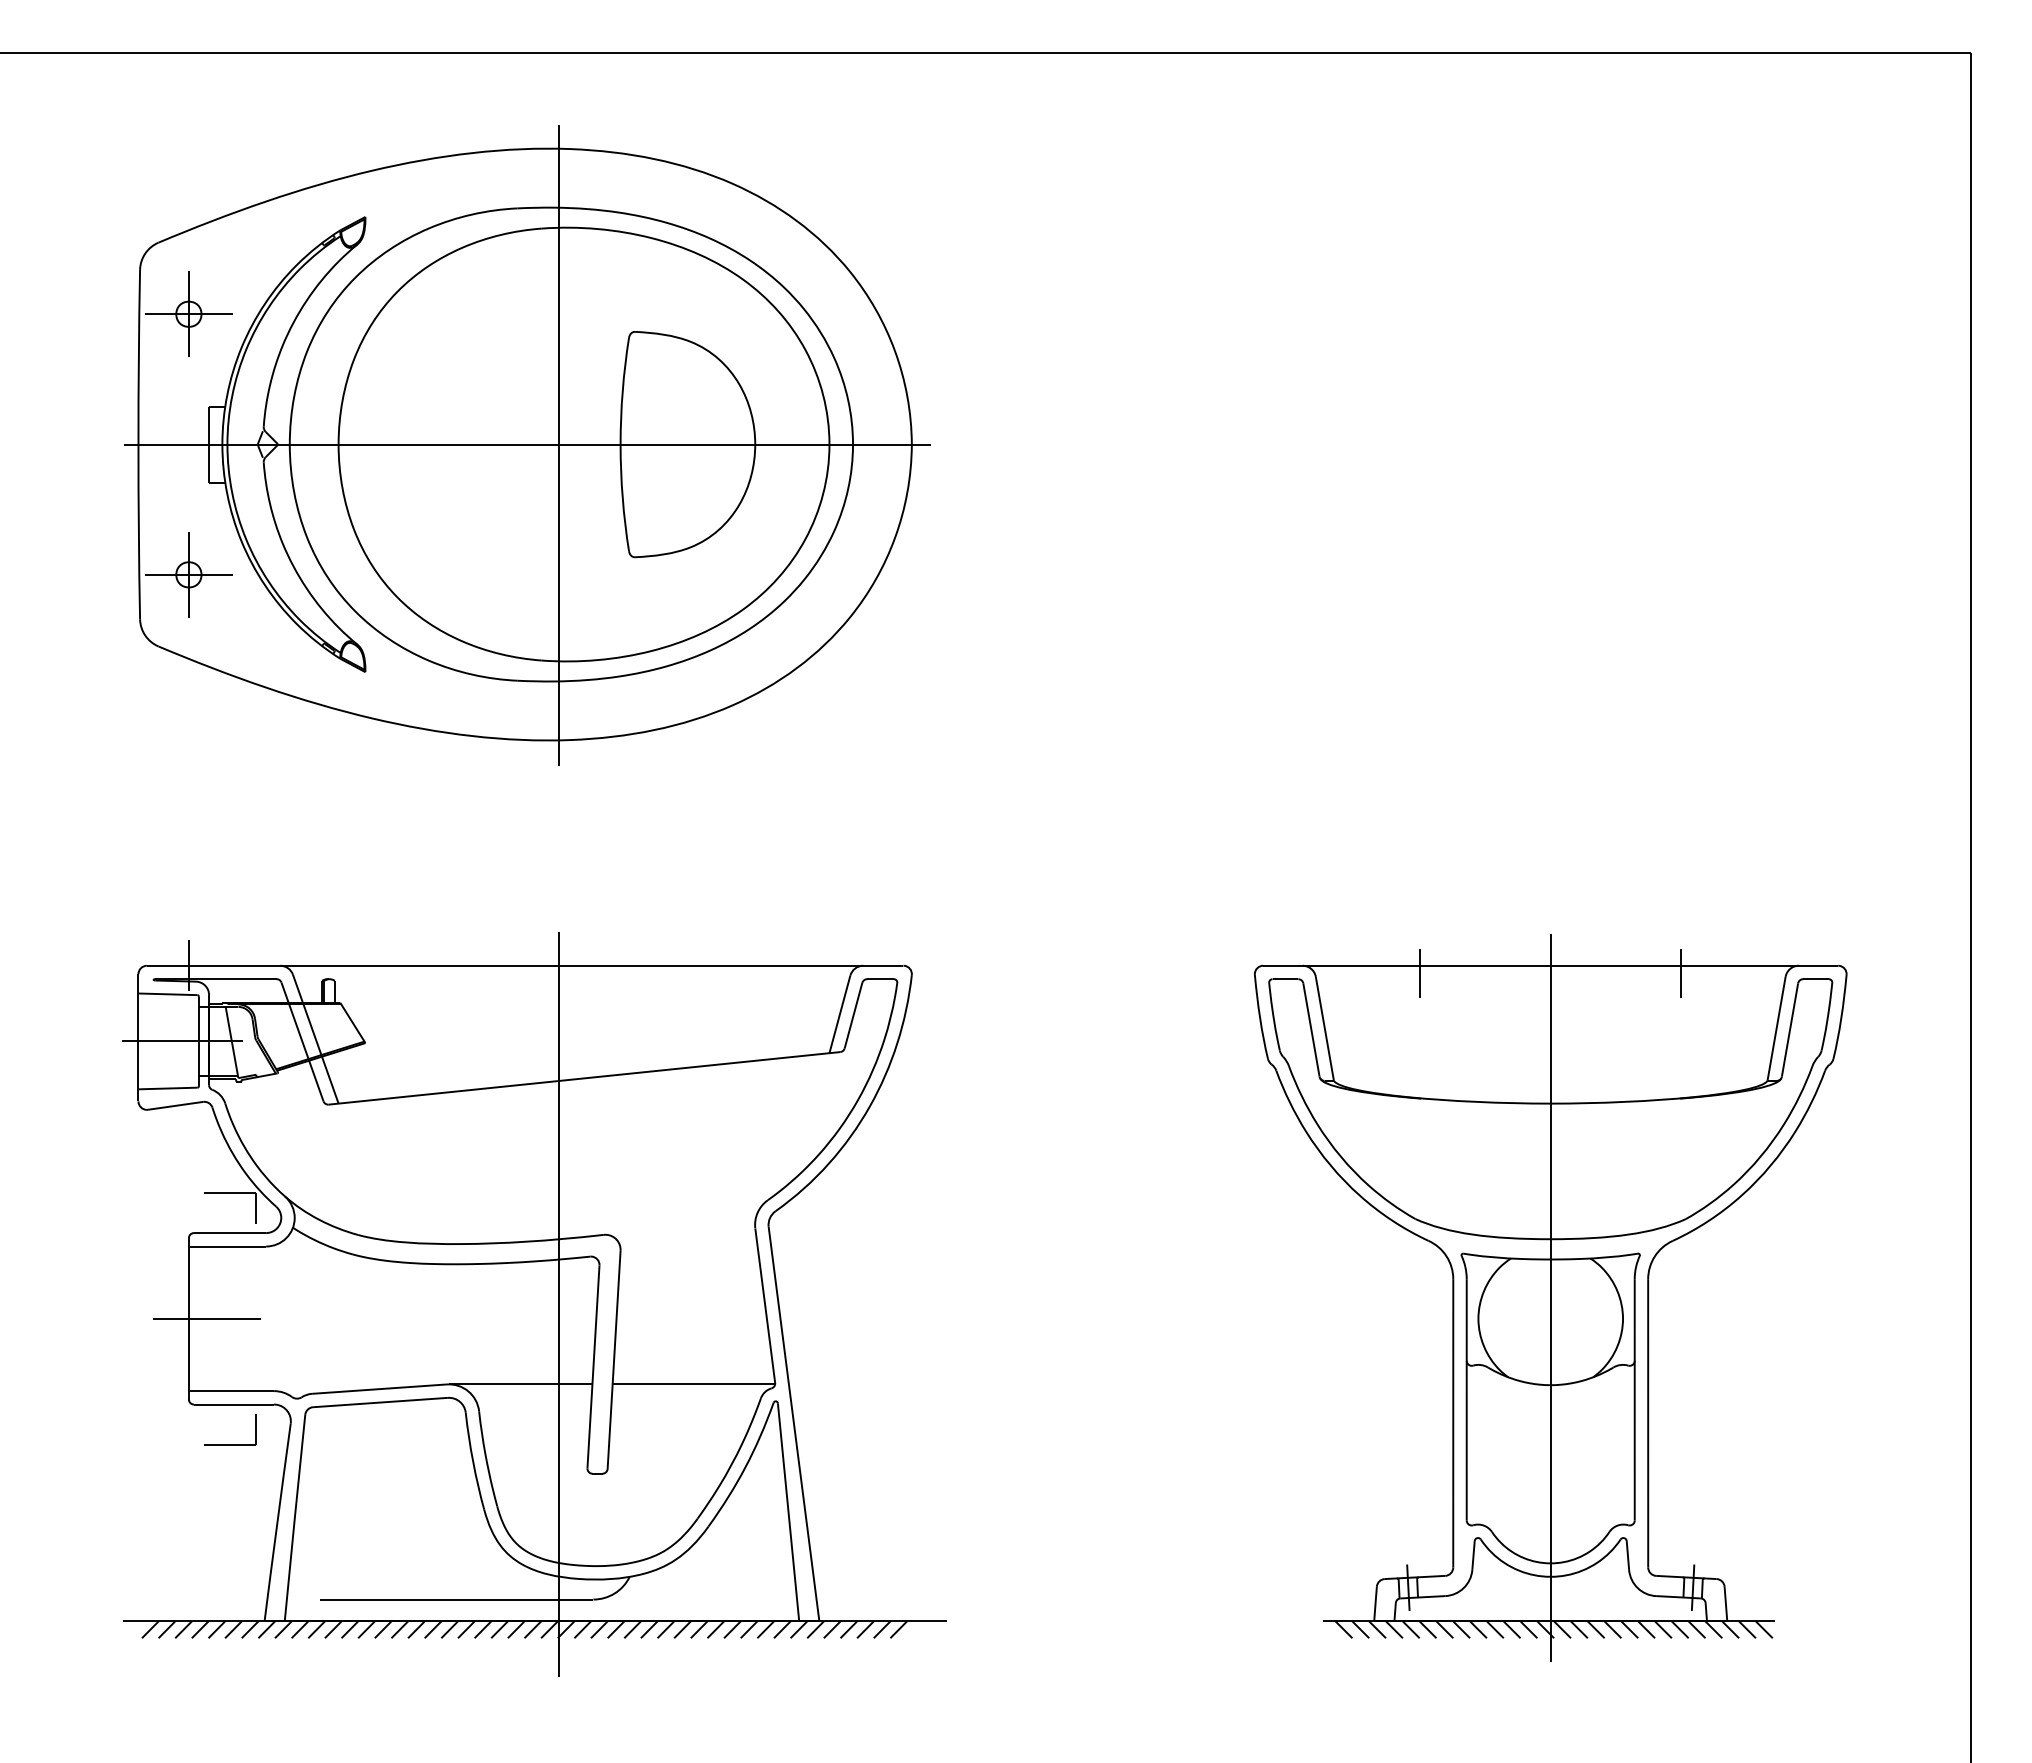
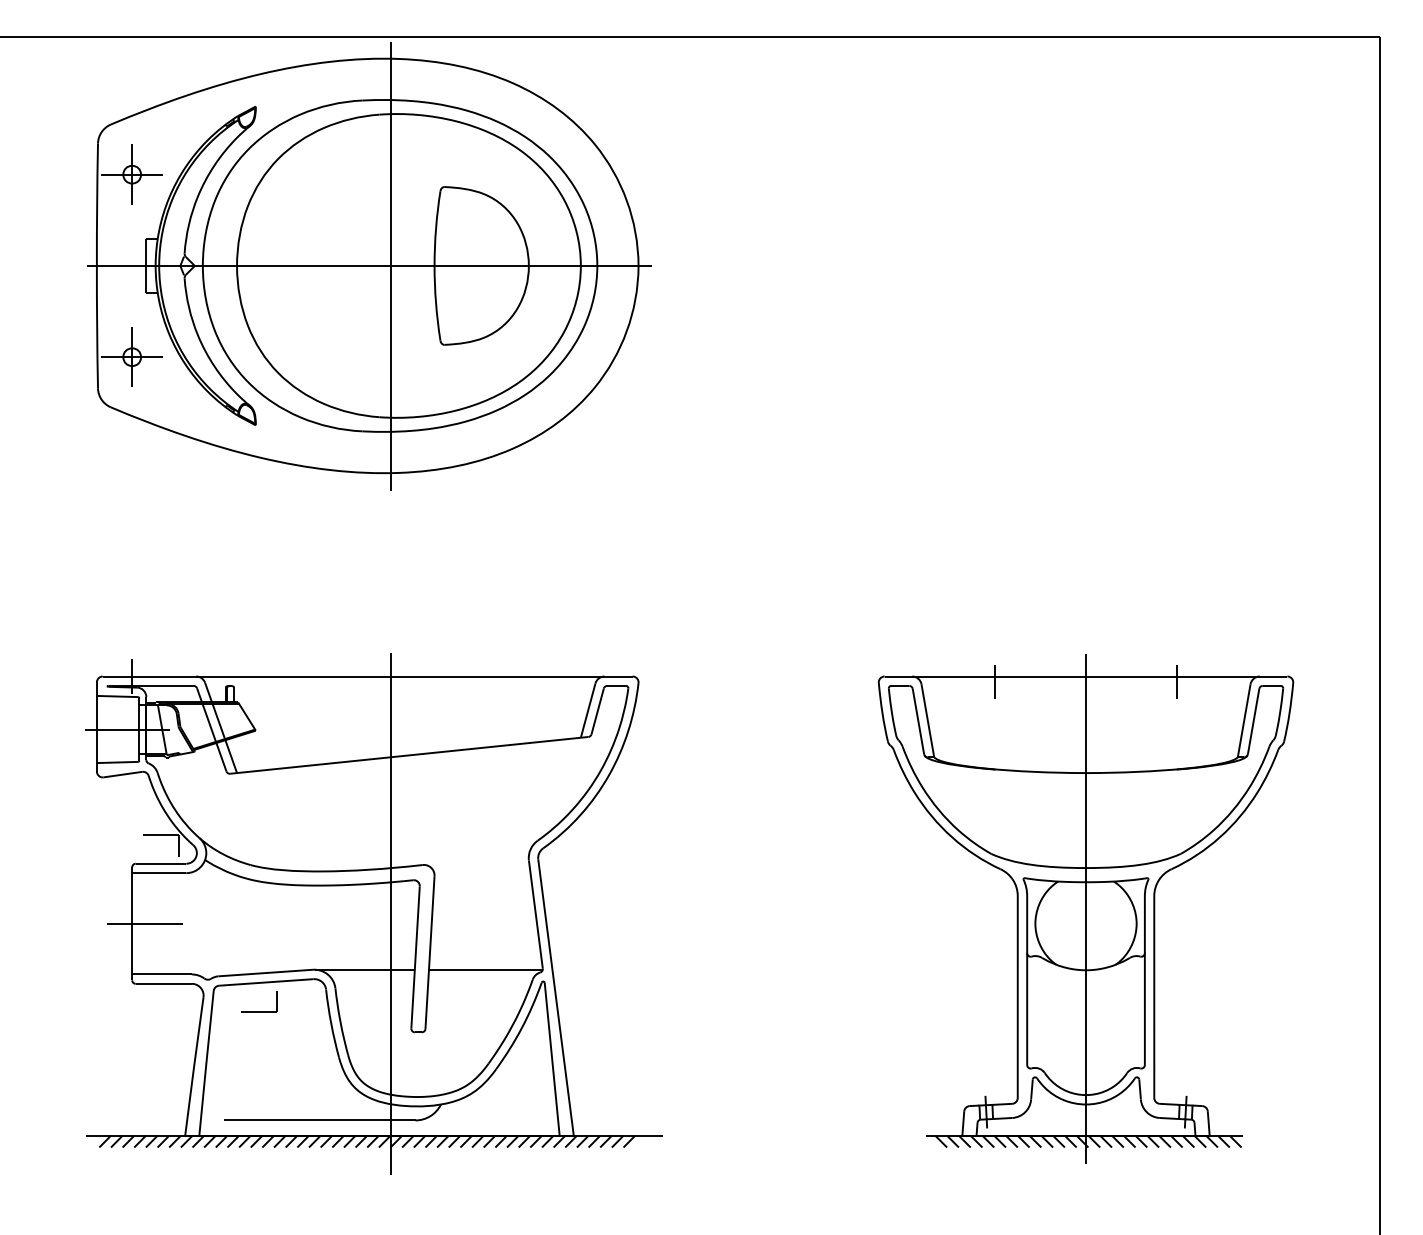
part: (527, 445) -> (369, 266), moved
part: (230, 1444) -> (259, 1011), moved

